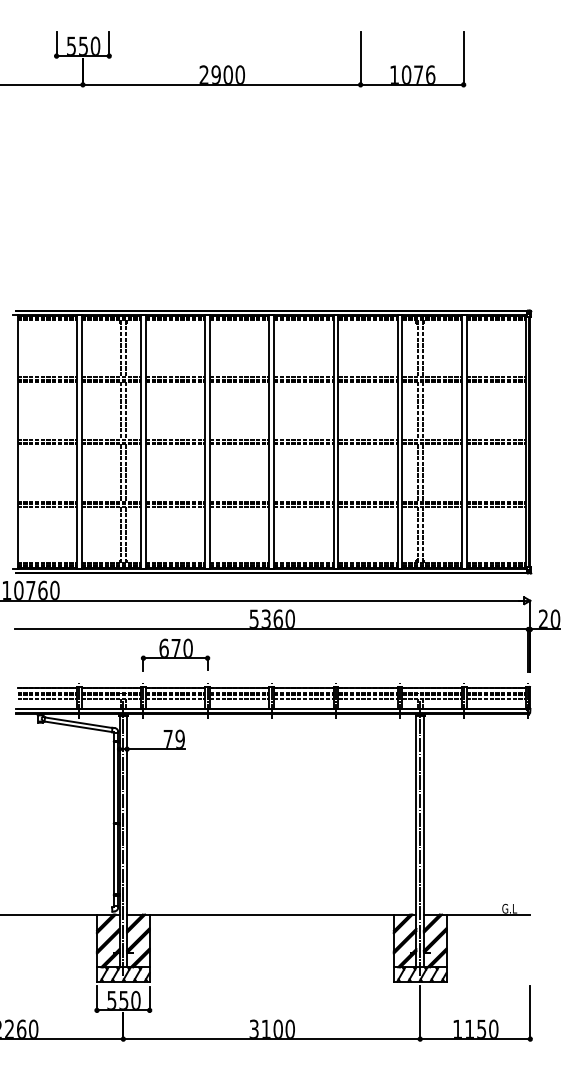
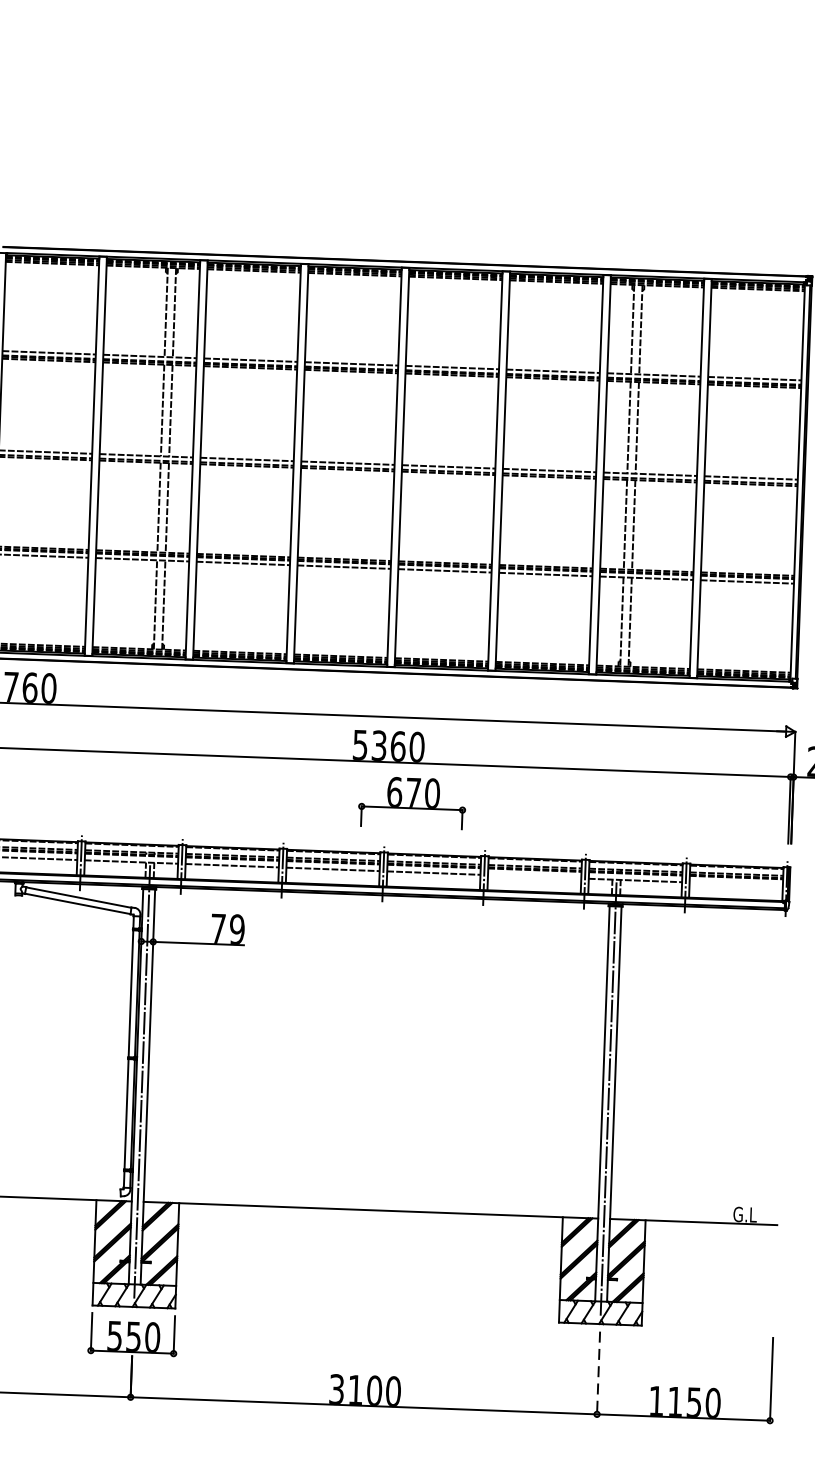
part: (175, 654) -> (412, 802), moved
line: (367, 698) -> (533, 876), removed
line: (496, 698) -> (736, 883), removed
line: (420, 1013) -> (599, 1374), solid -> dashed

